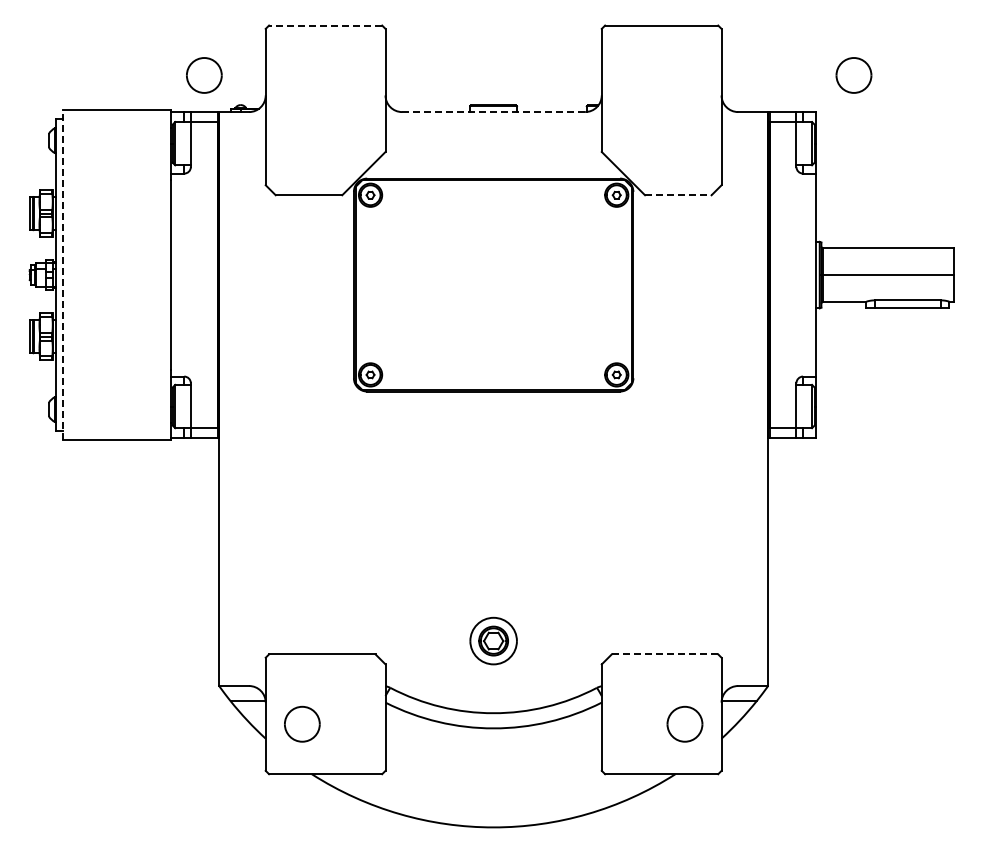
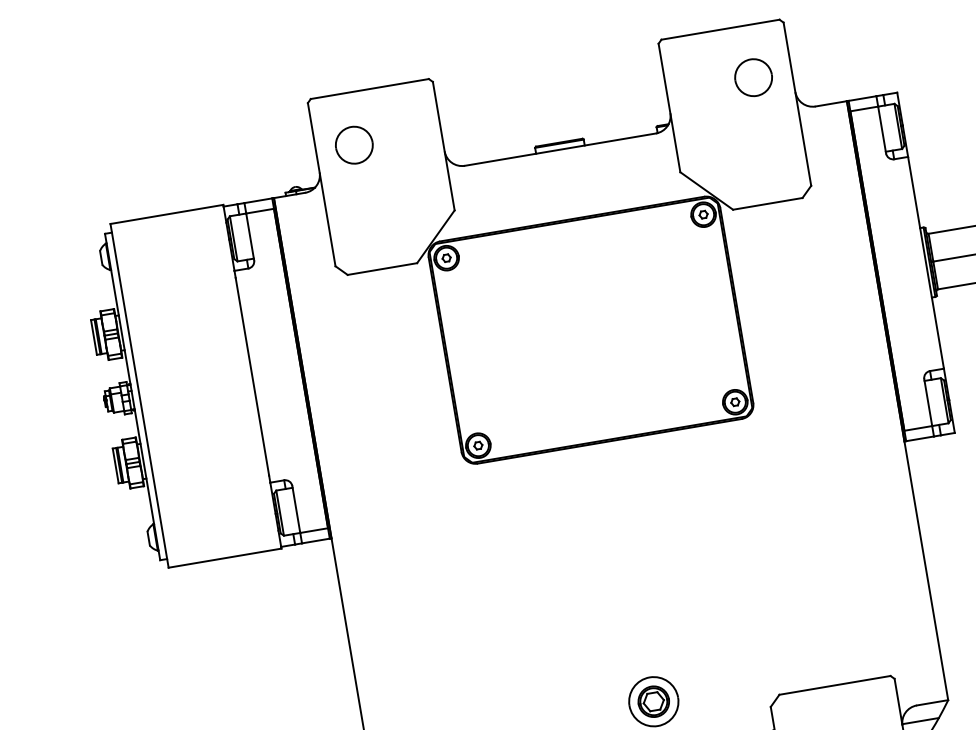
line: (325, 25) -> (369, 88), dashed -> solid
part: (204, 75) -> (354, 145), moved
part: (853, 75) -> (753, 77), moved
line: (494, 112) -> (561, 149), dashed -> solid
line: (678, 195) -> (768, 204), dashed -> solid
line: (62, 275) -> (139, 396), dashed -> solid
line: (664, 654) -> (834, 685), dashed -> solid

